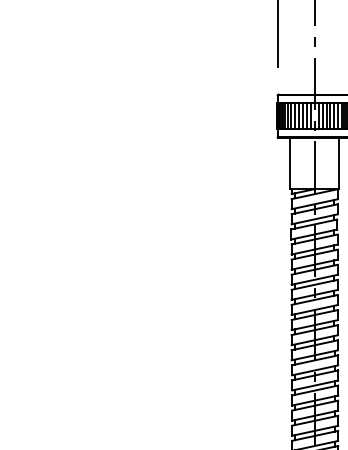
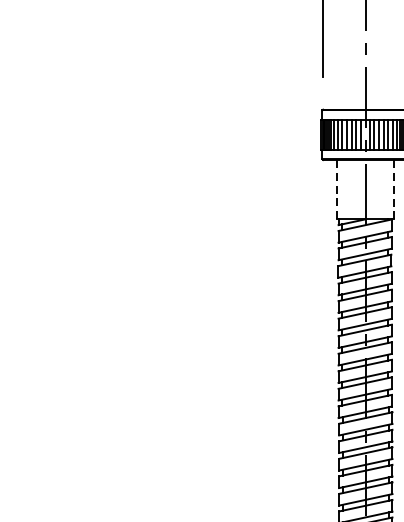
line: (290, 163) -> (337, 189), solid -> dashed
line: (339, 163) -> (394, 189), solid -> dashed

